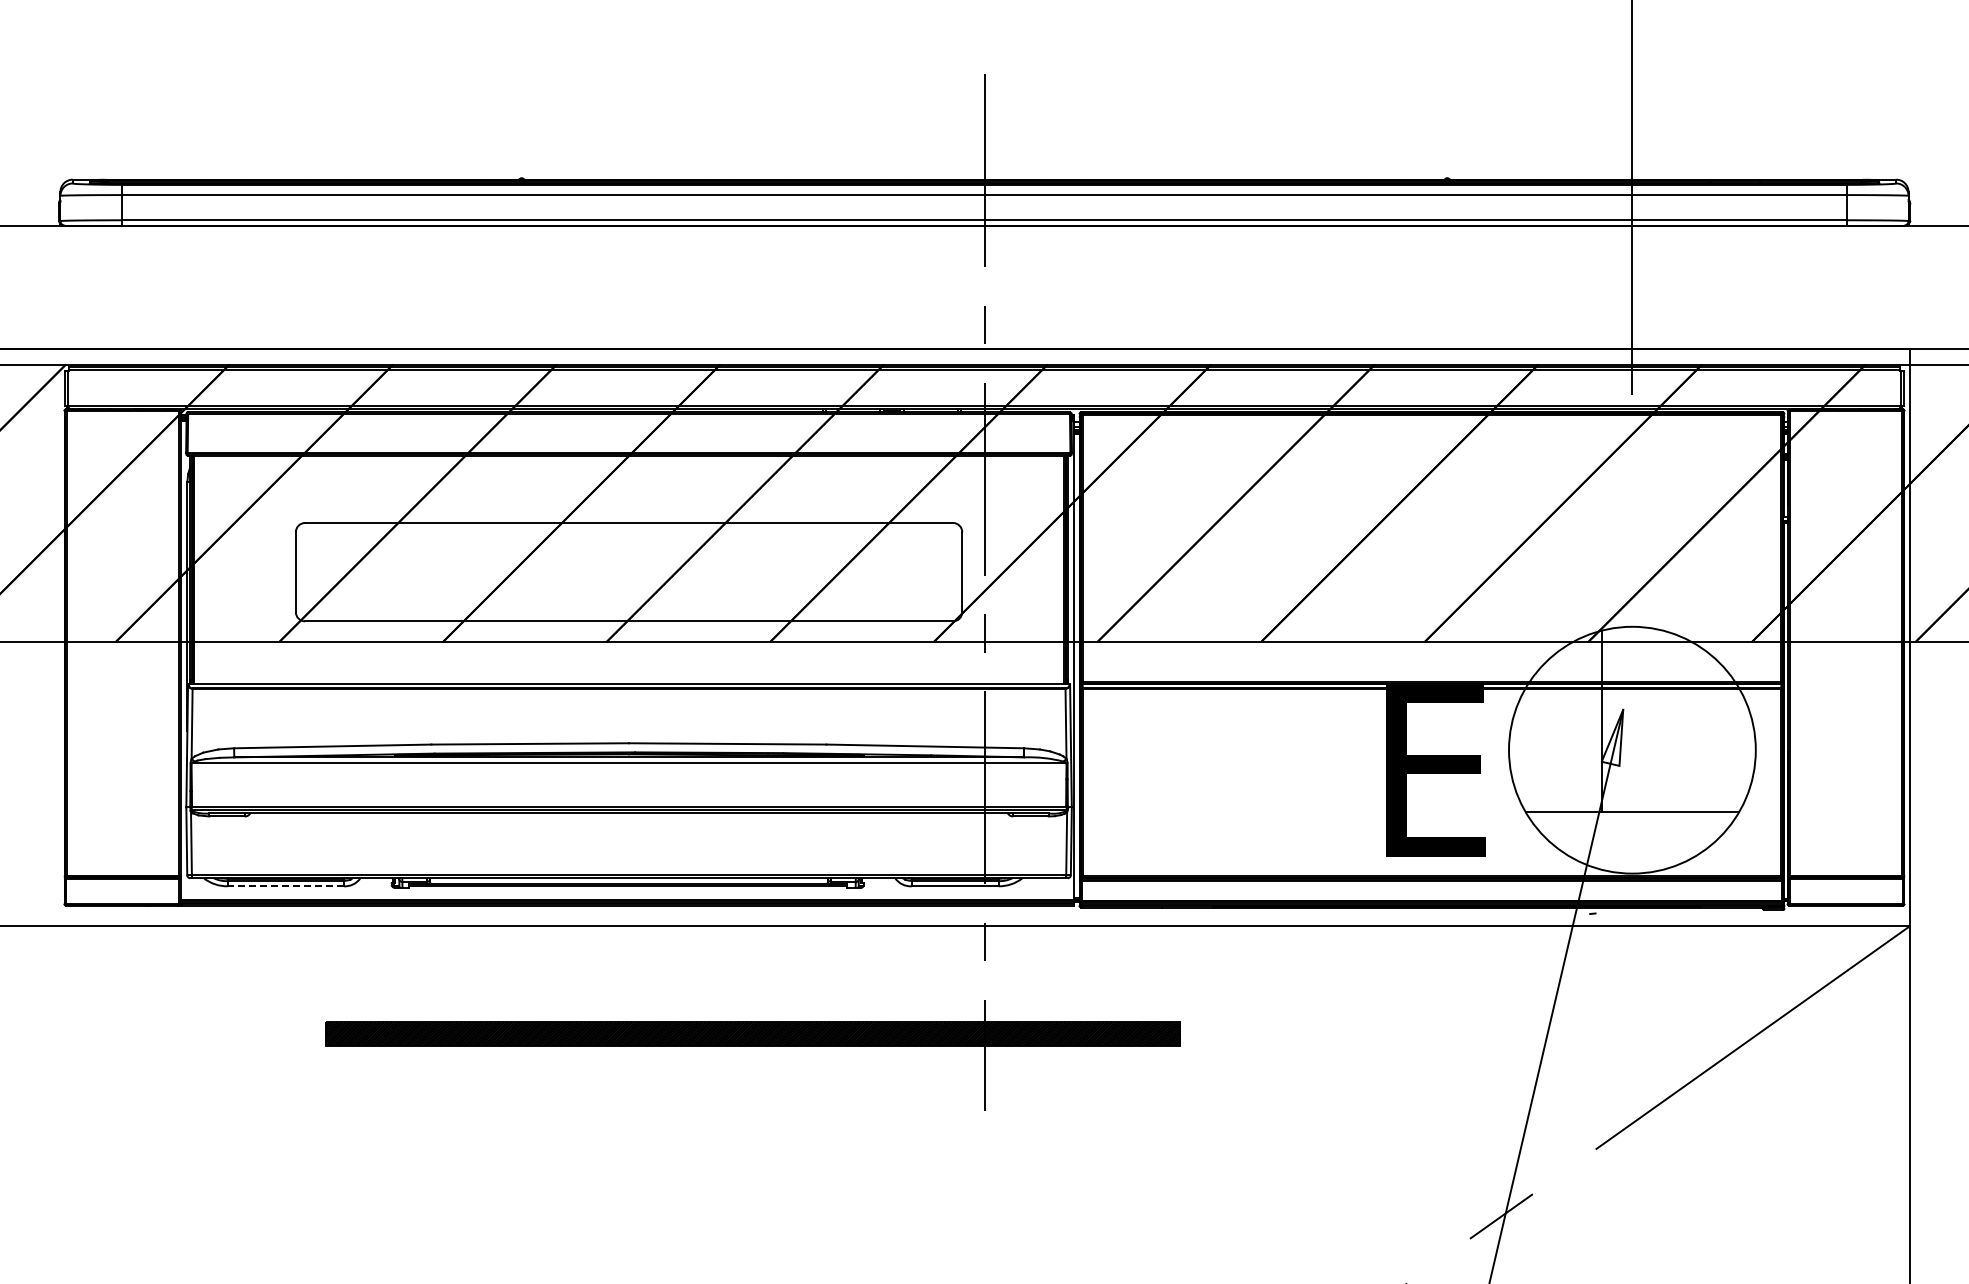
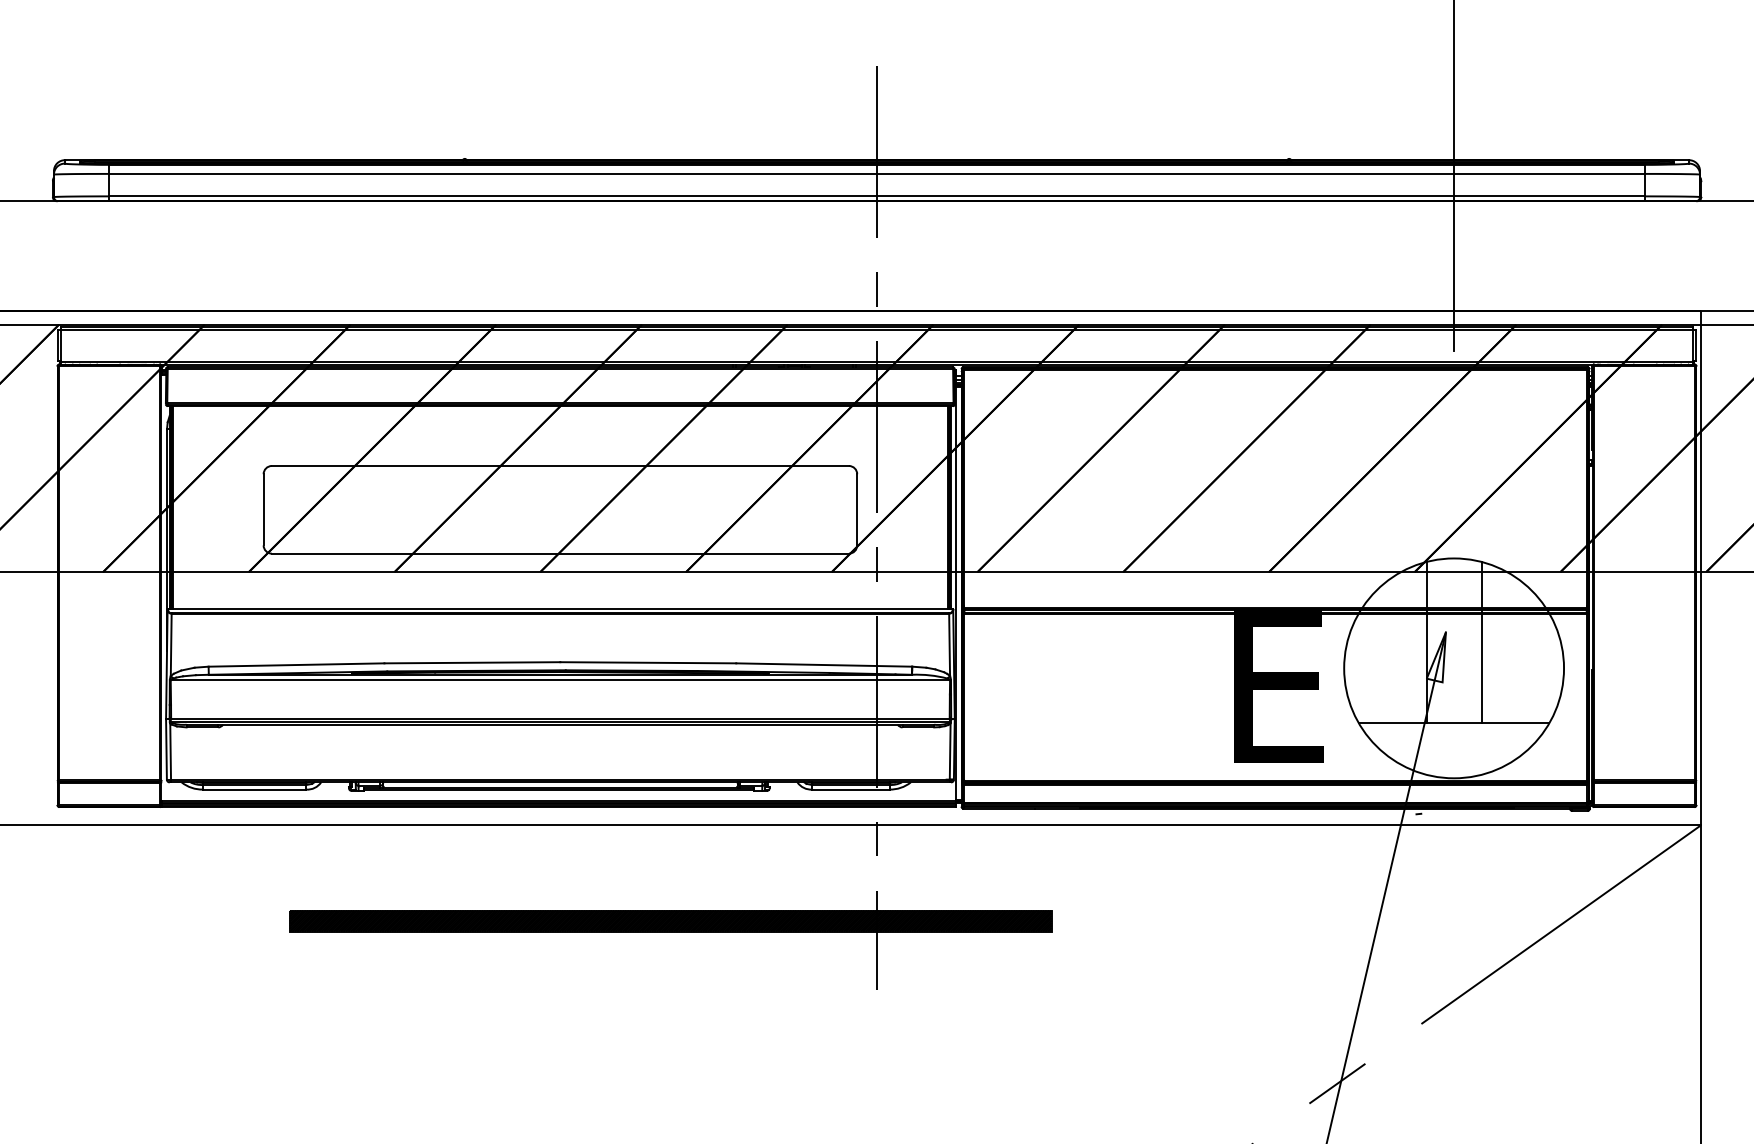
line: (1663, 720) -> (1481, 641), added
line: (285, 886) -> (254, 789), dashed -> solid

